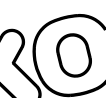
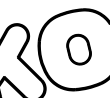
part: (73, 55) -> (78, 49), size x0.7

